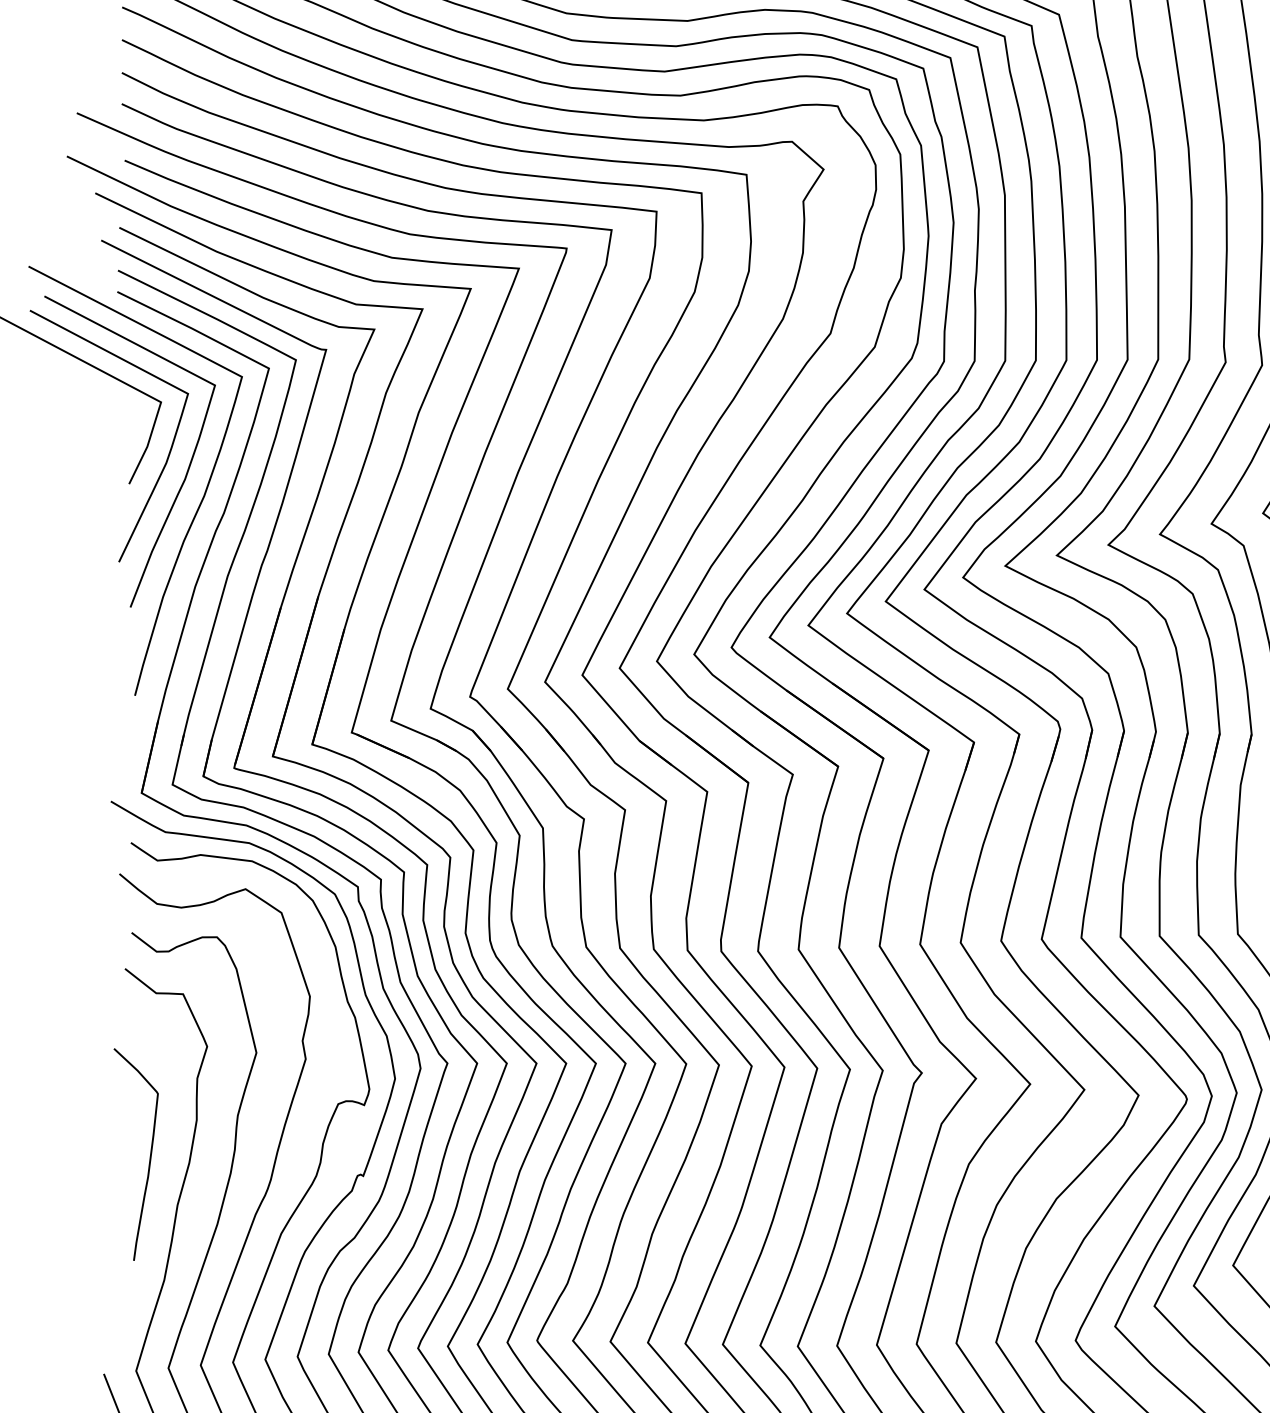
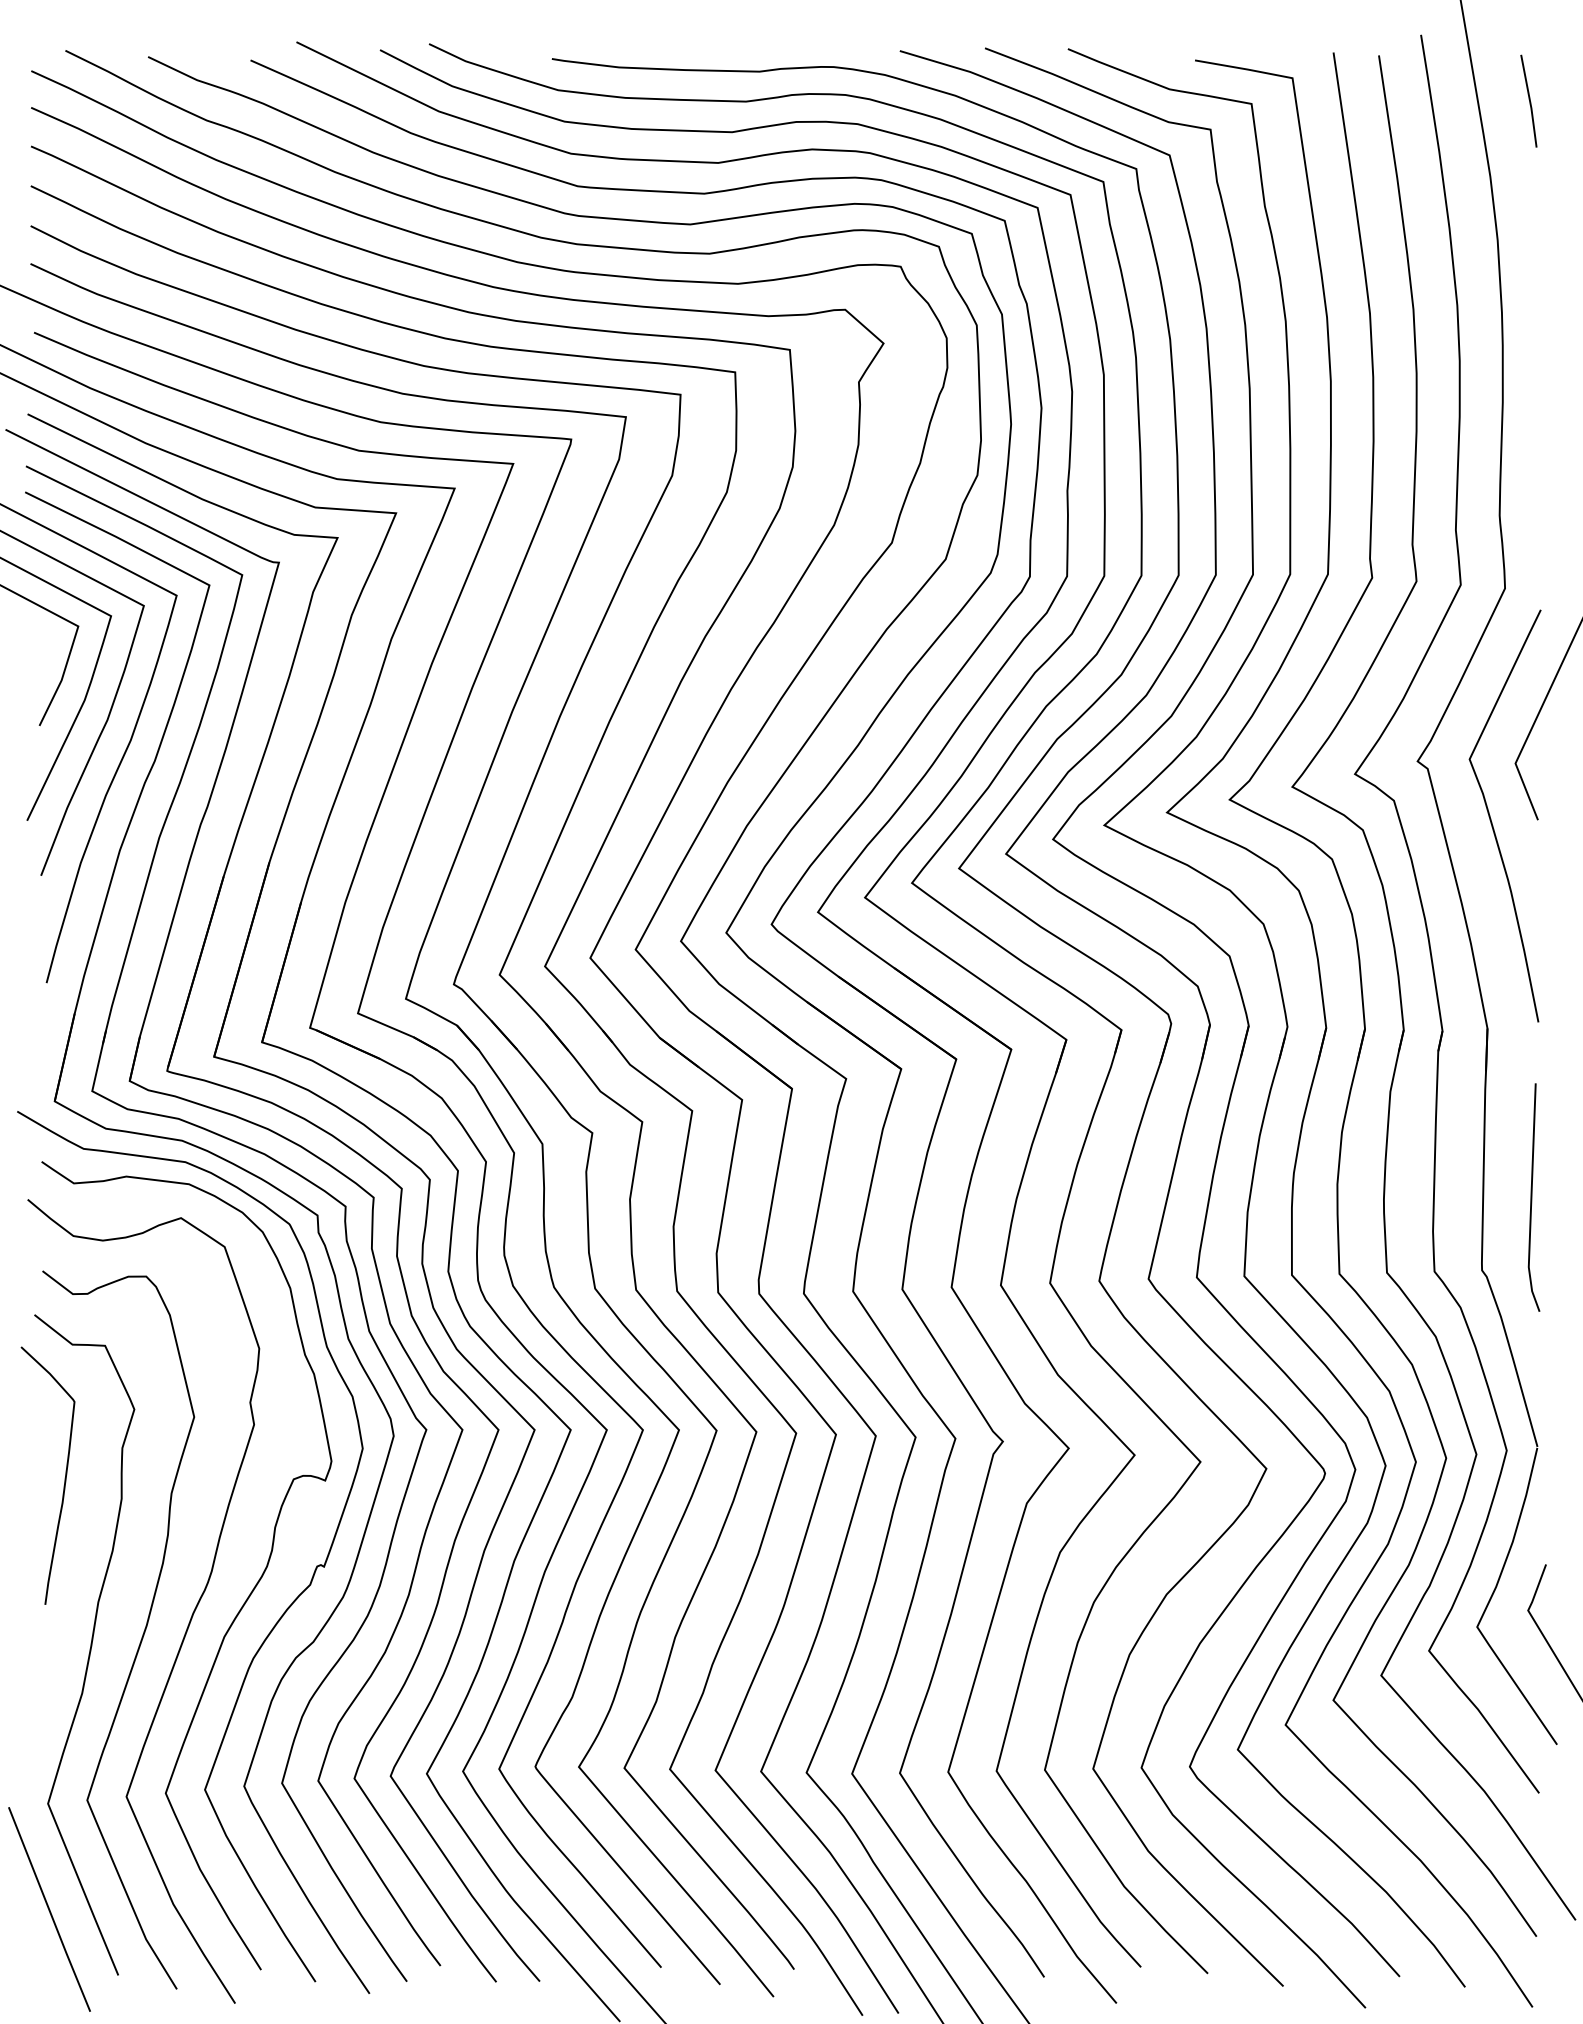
curve: (149, 1156) -> (64, 1478), moved

